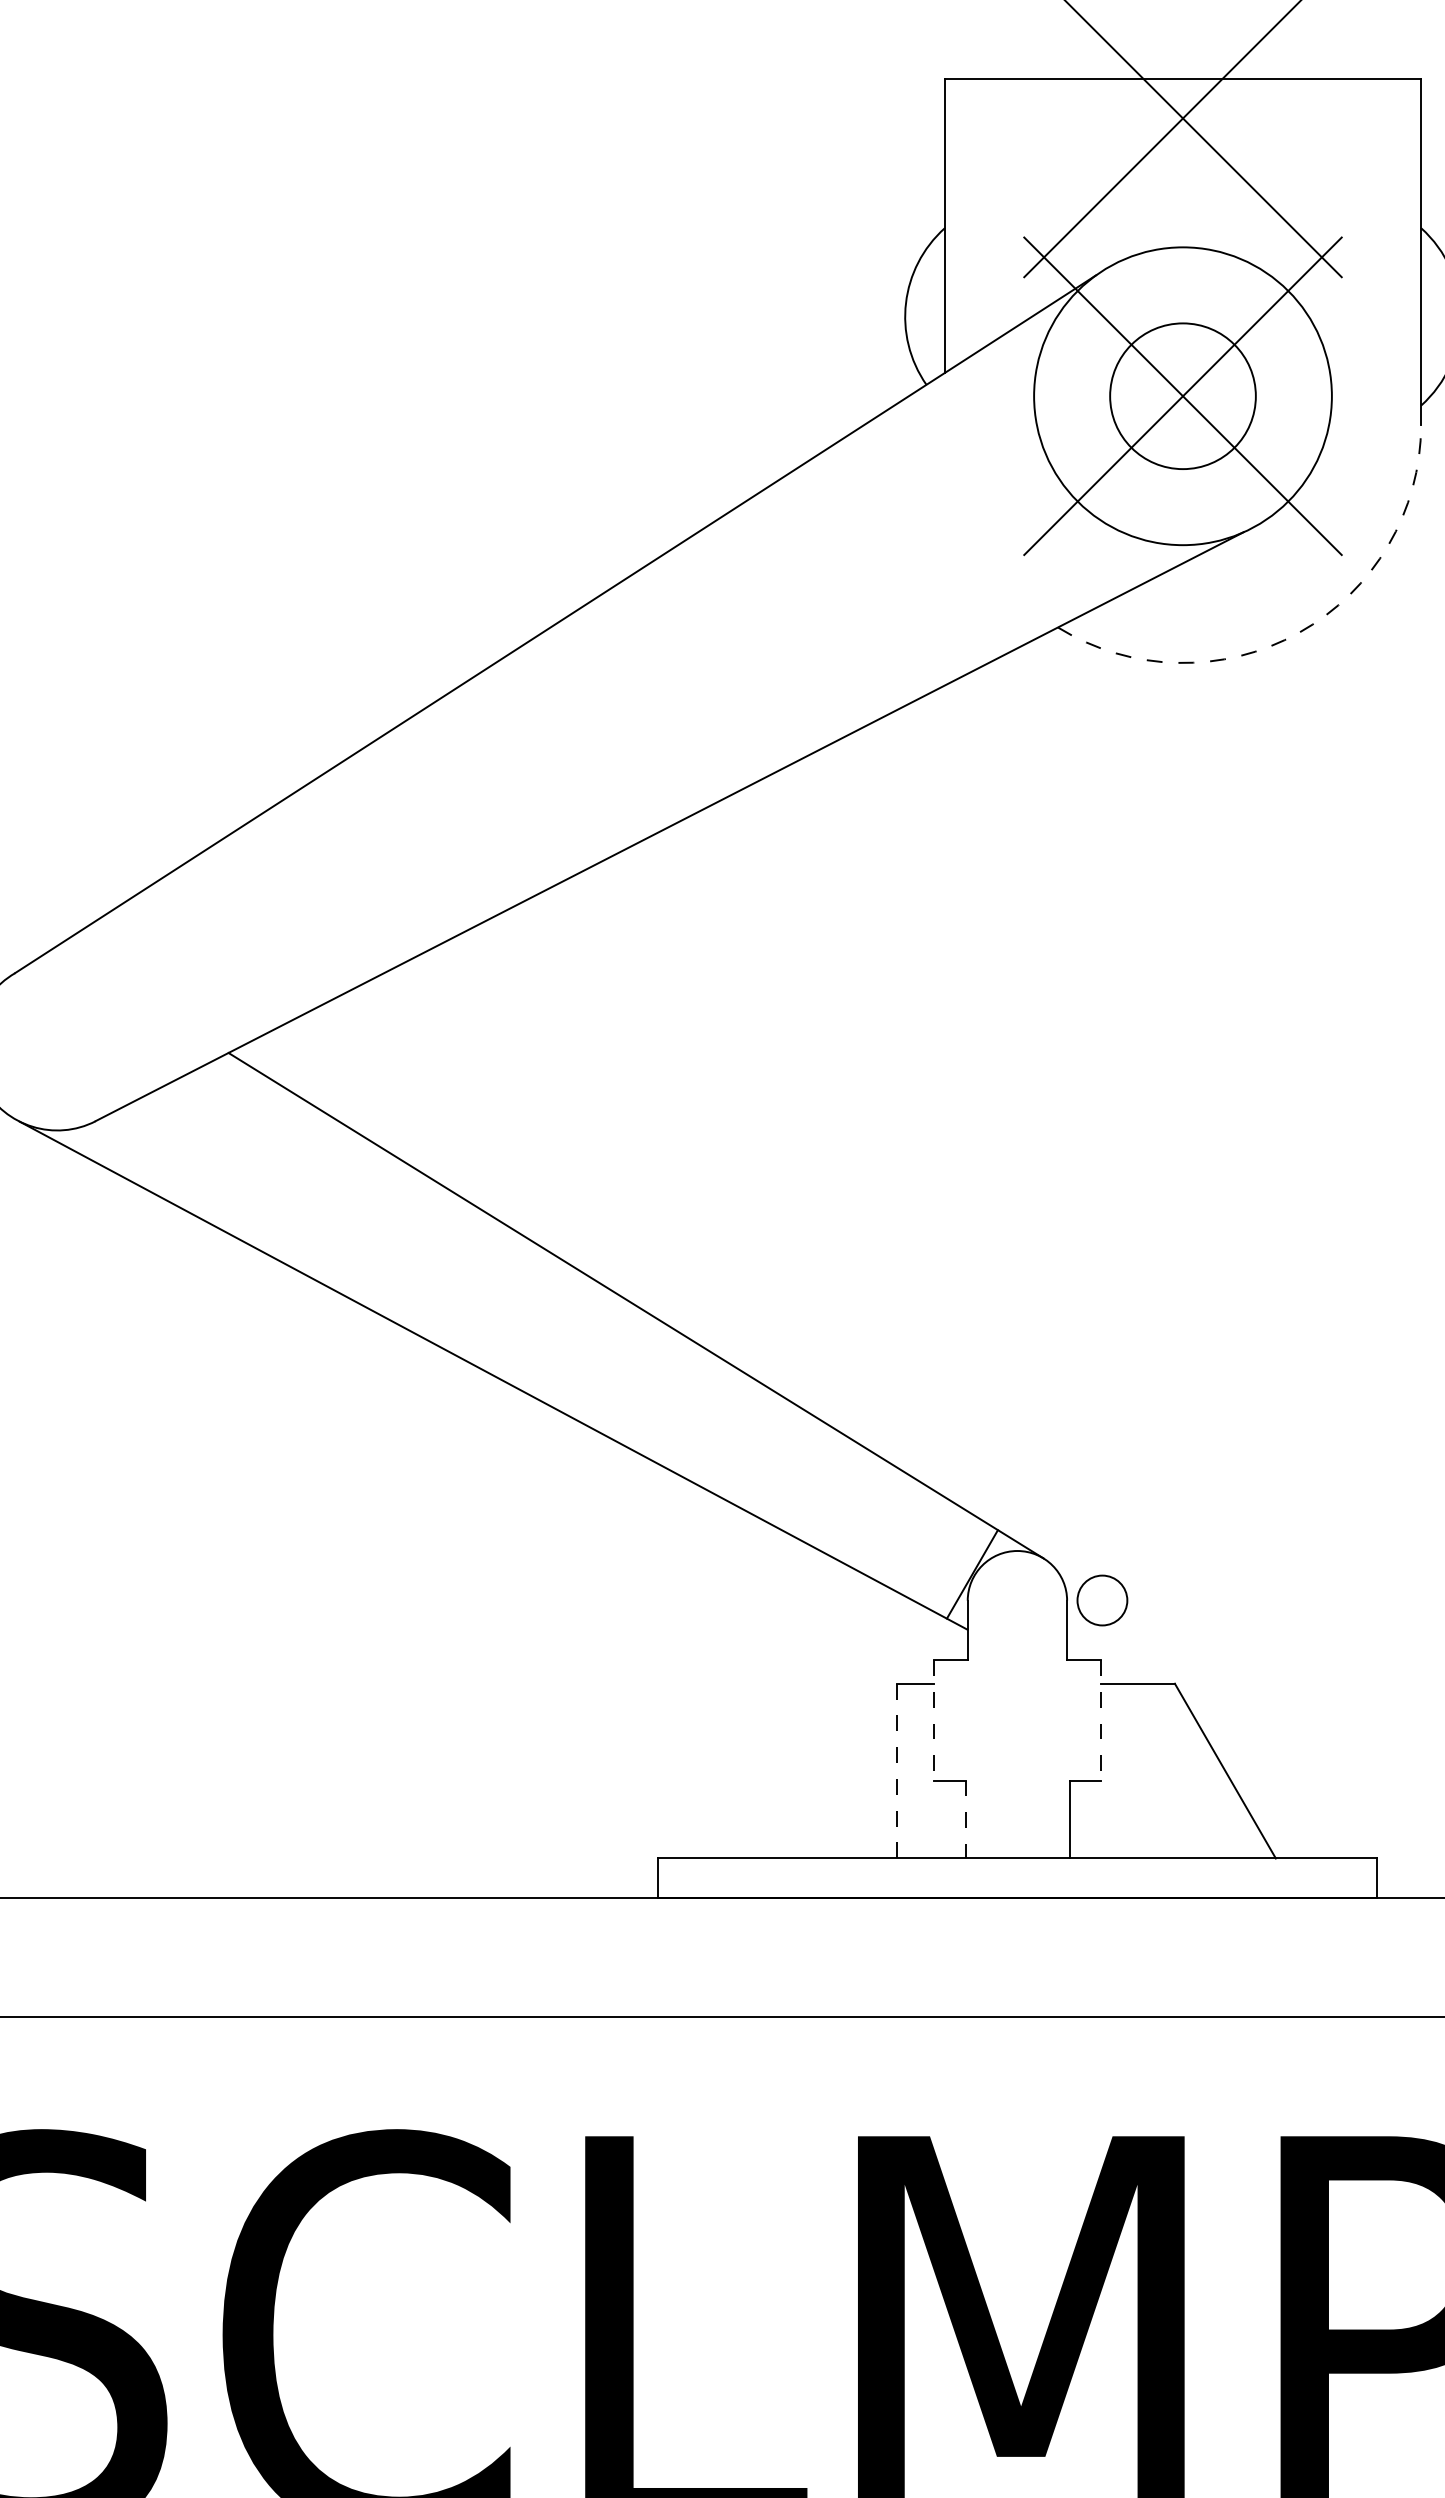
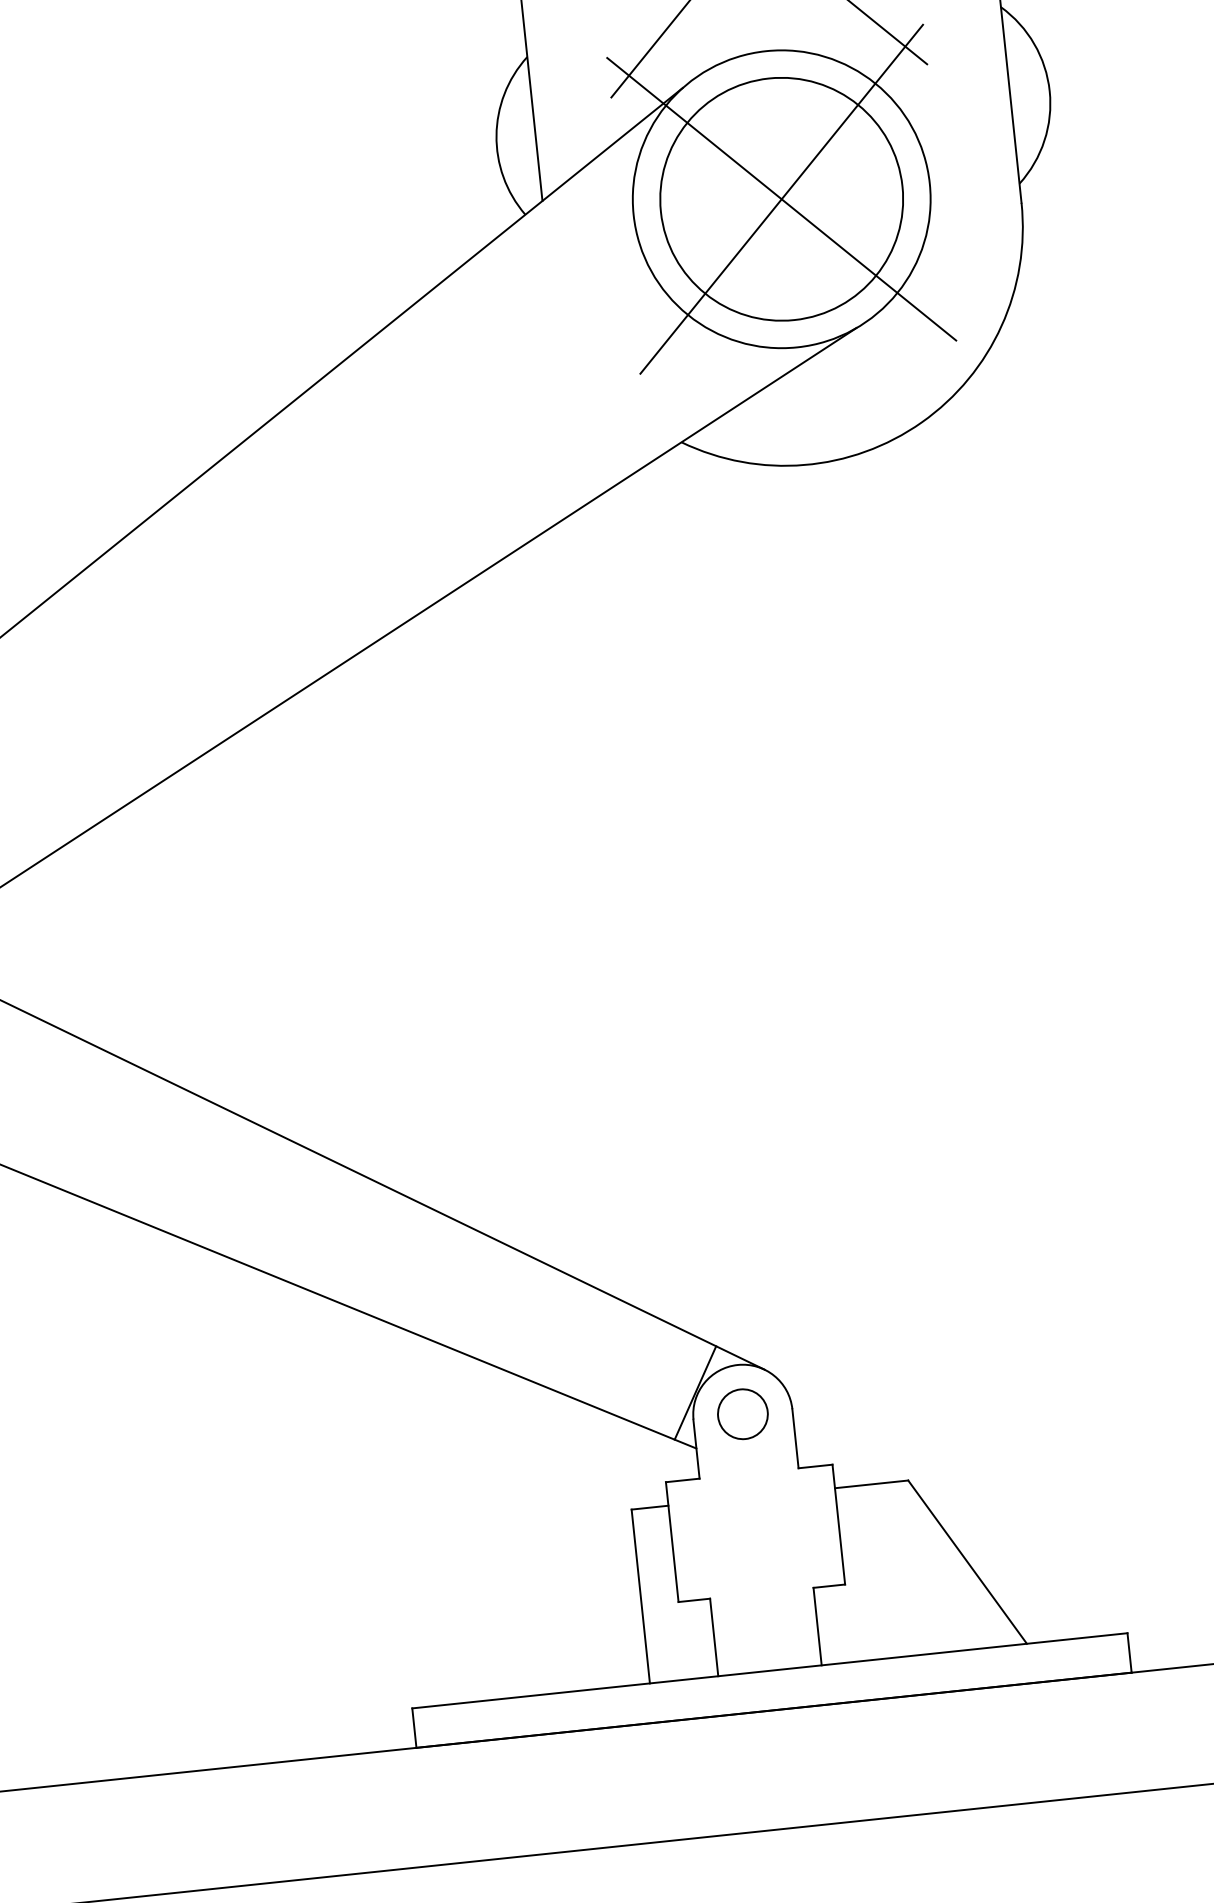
circle: (1182, 395) -> (781, 198), size x1.67
arc: (1299, 632) -> (922, 422), dashed -> solid
circle: (1102, 1600) -> (743, 1414), moved
line: (933, 1720) -> (672, 1542), dashed -> solid
line: (1101, 1720) -> (839, 1524), dashed -> solid
line: (896, 1771) -> (640, 1596), dashed -> solid
line: (965, 1819) -> (714, 1637), dashed -> solid

